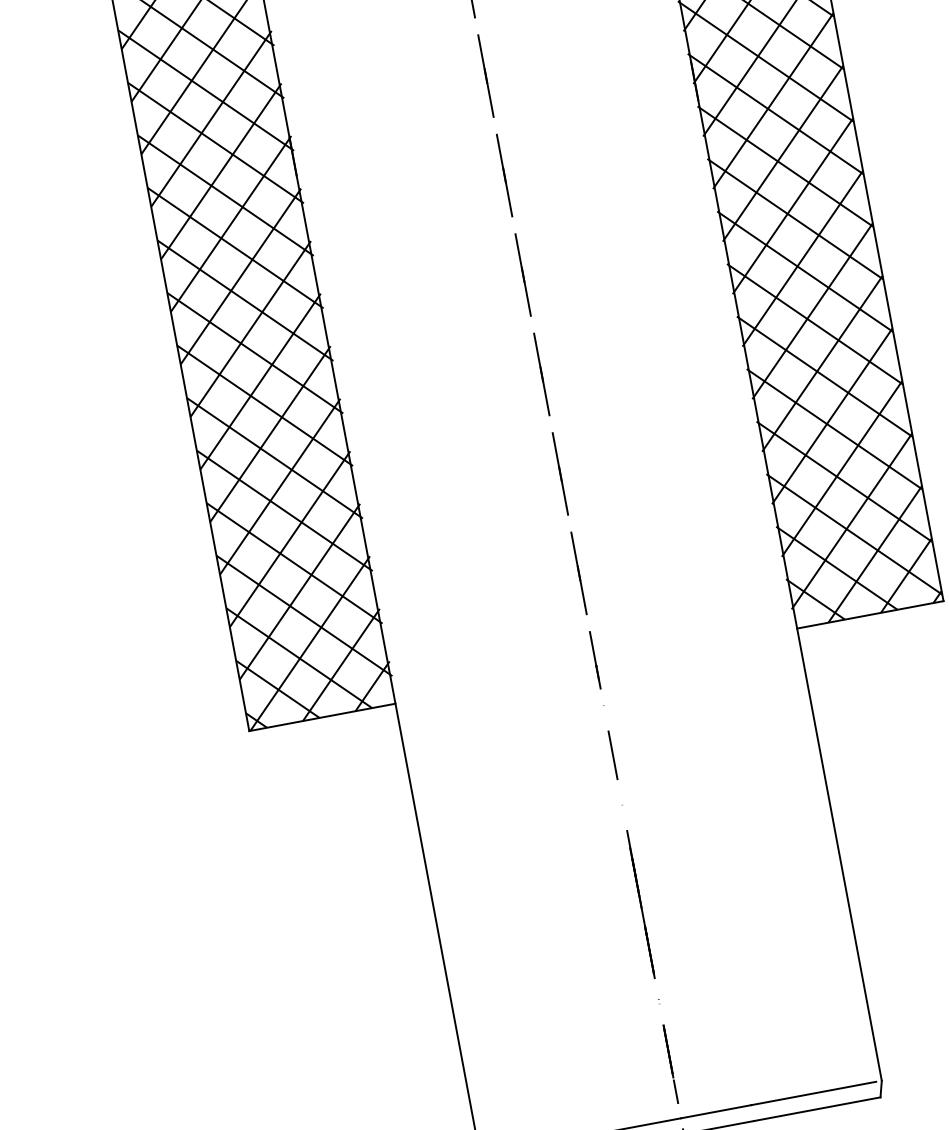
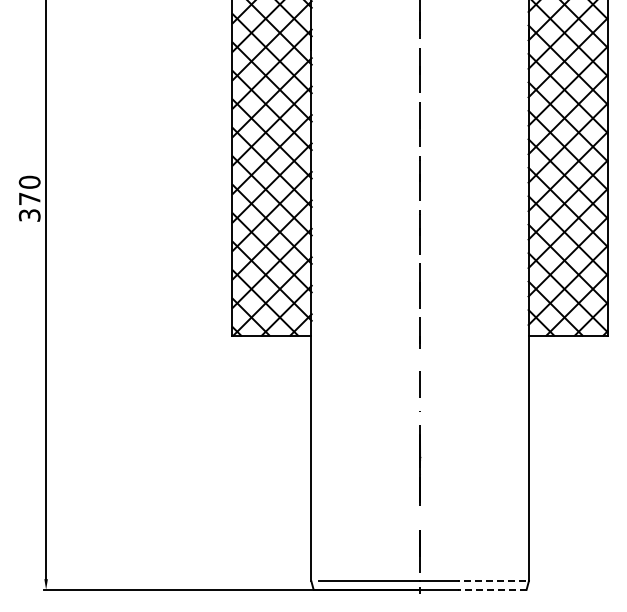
line: (814, 1093) -> (492, 581), solid -> dashed
line: (815, 1109) -> (491, 589), solid -> dashed

